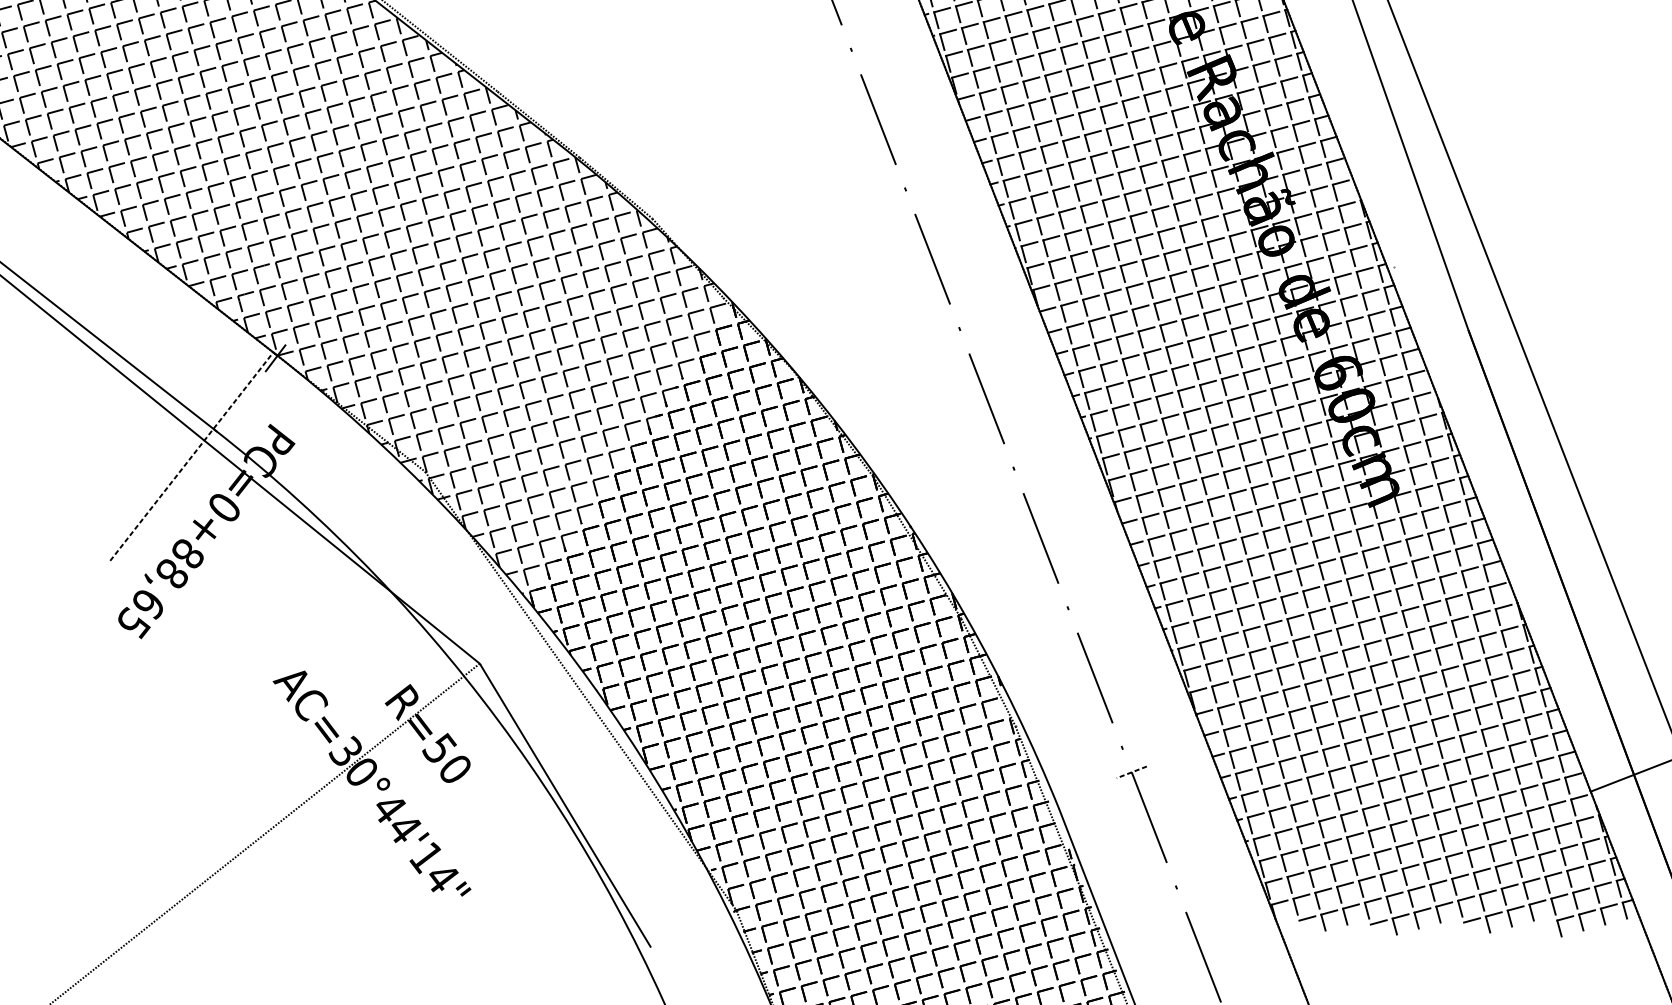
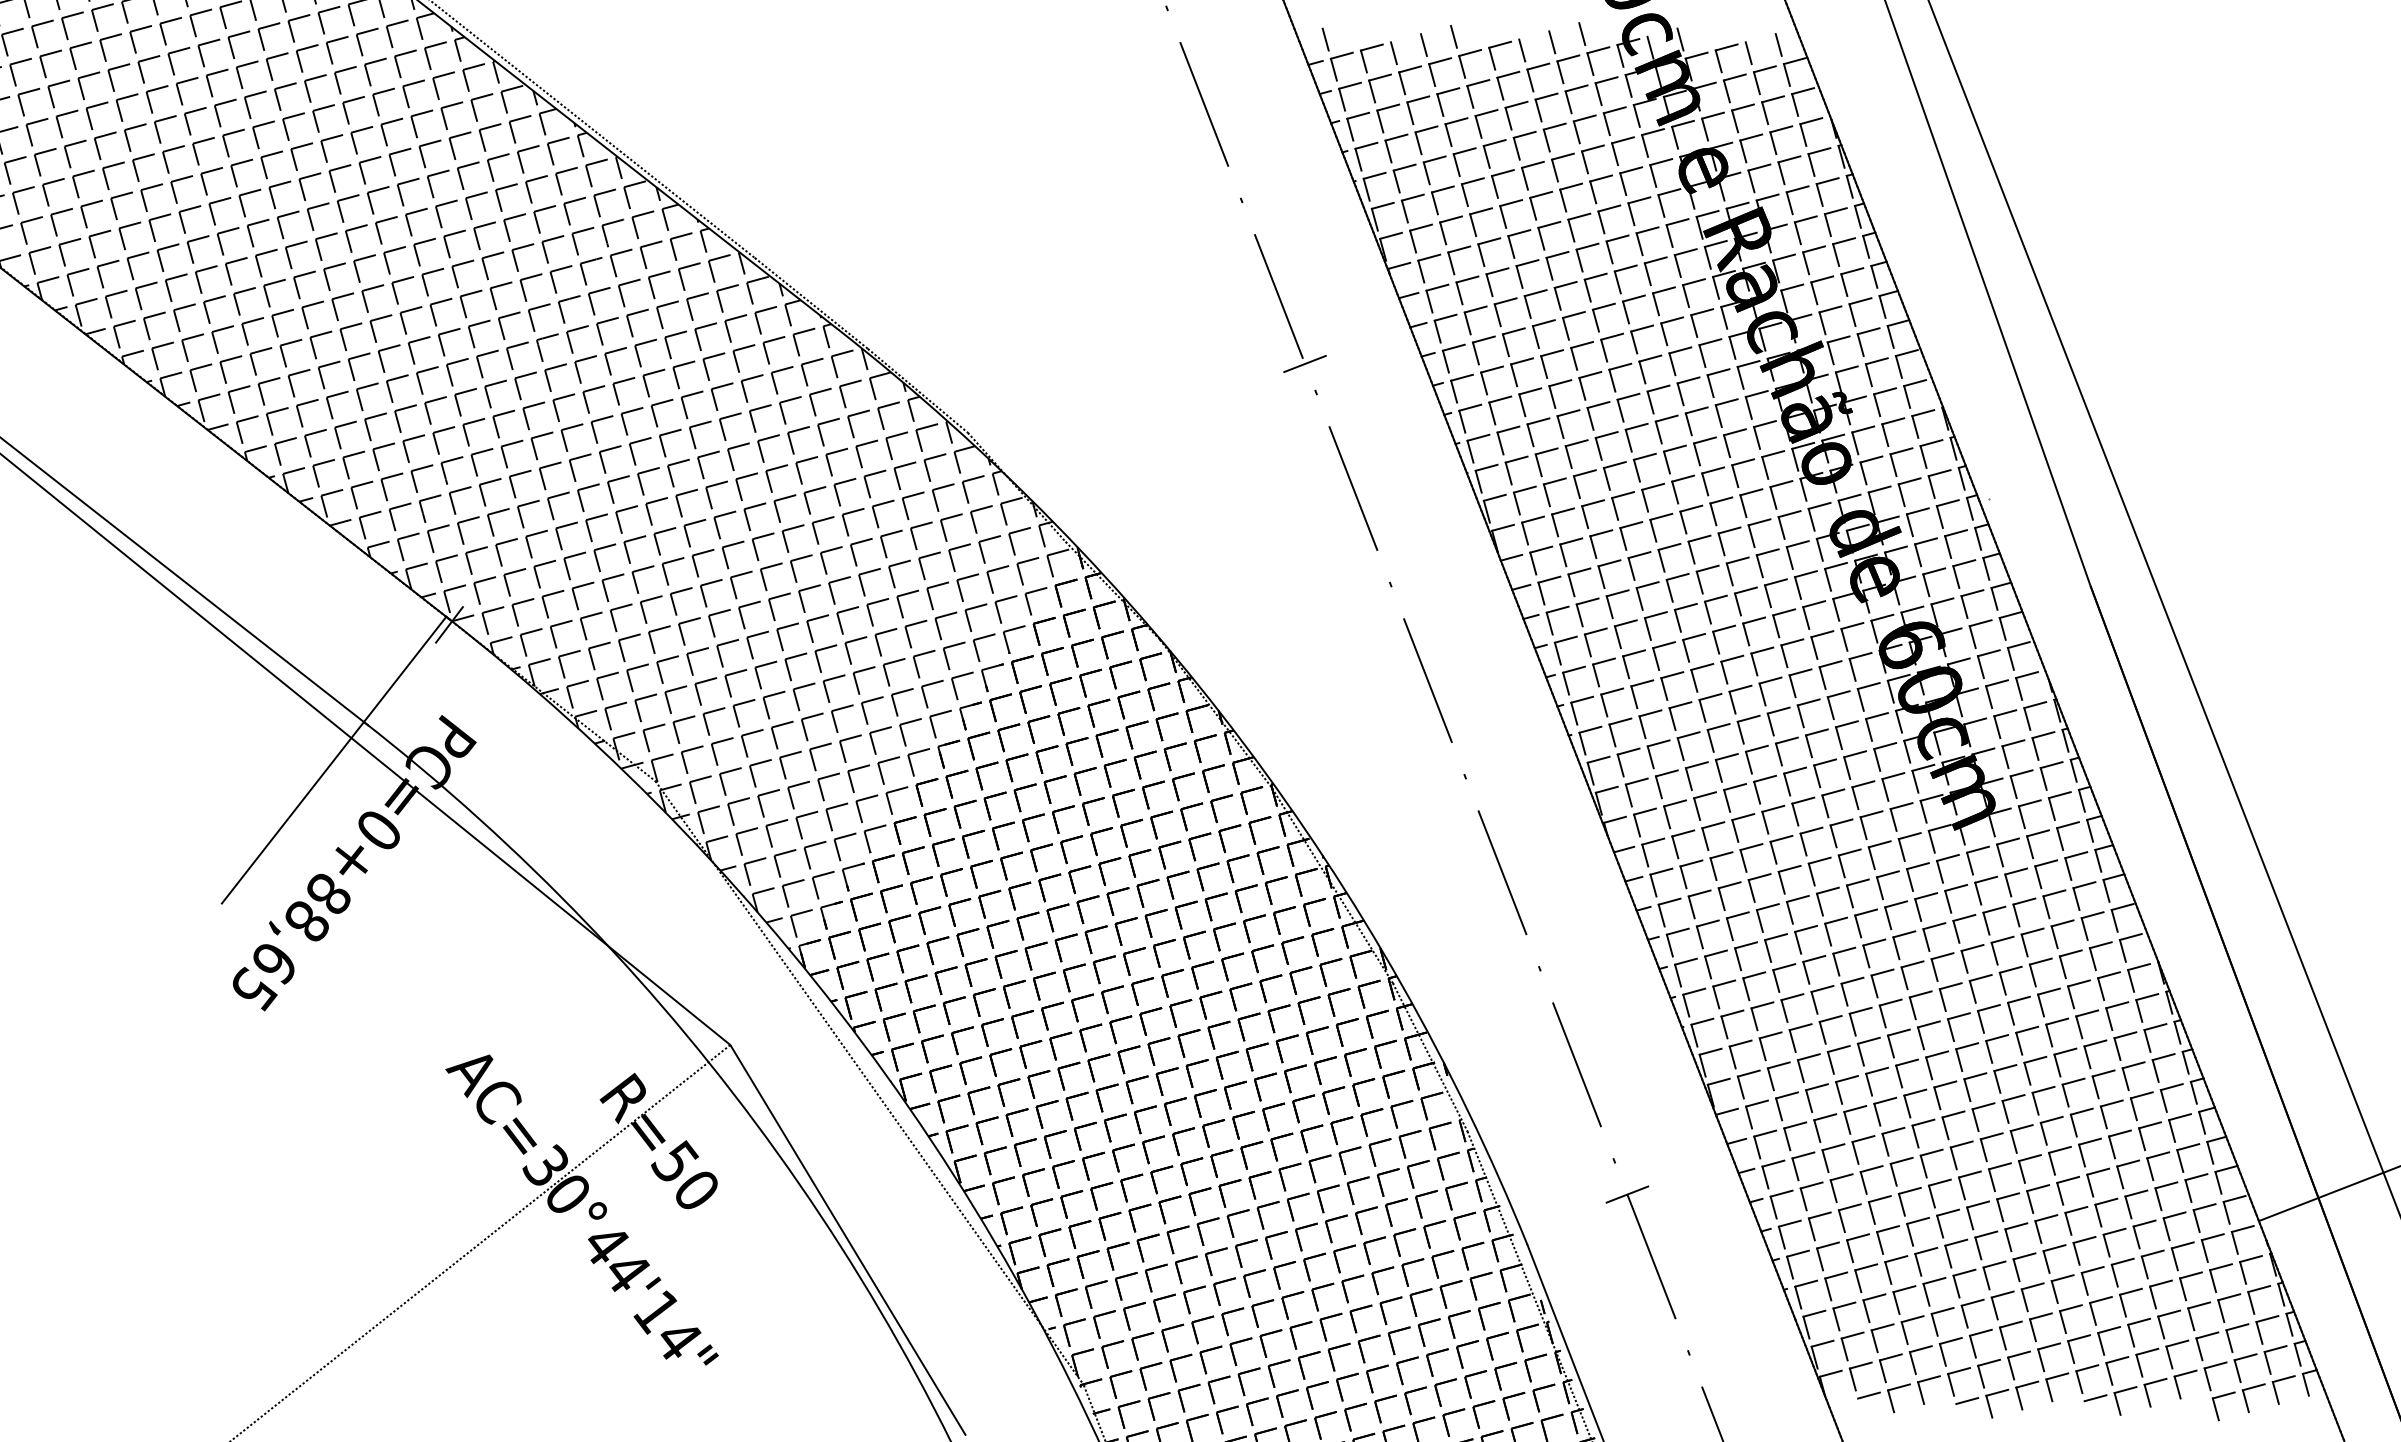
line: (897, 168) -> (1304, 363), added
line: (192, 456) -> (334, 759), dashed -> solid
line: (1131, 772) -> (1626, 1194), dashed -> solid

